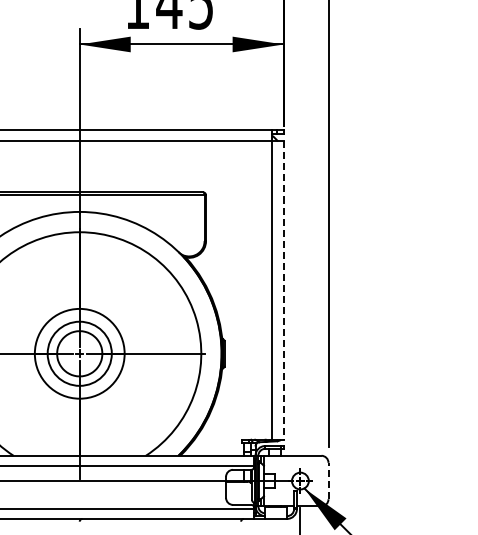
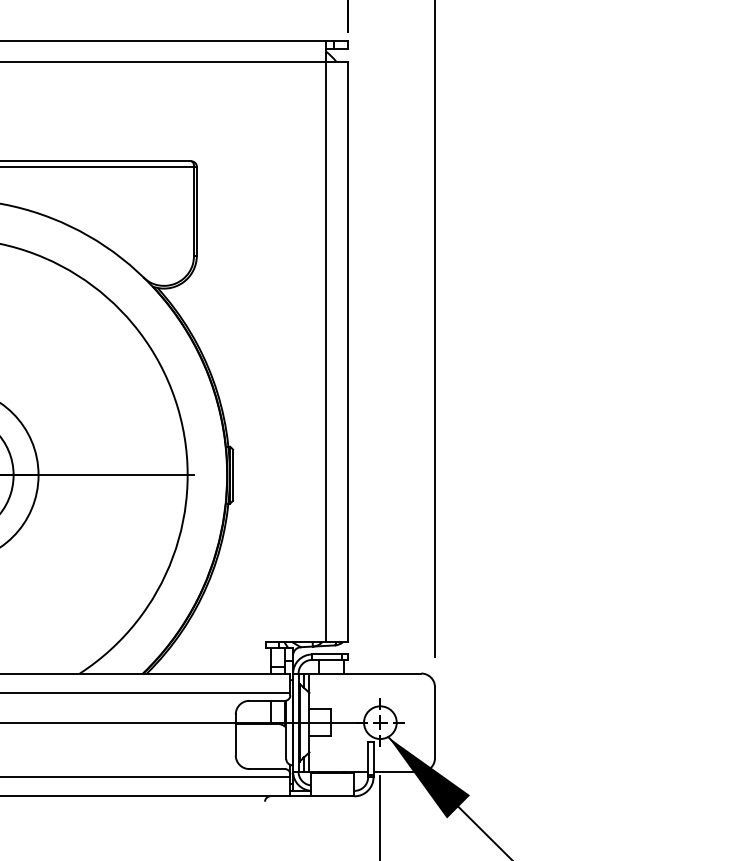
line: (283, 291) -> (347, 354), dashed -> solid
line: (328, 480) -> (434, 721), dashed -> solid

